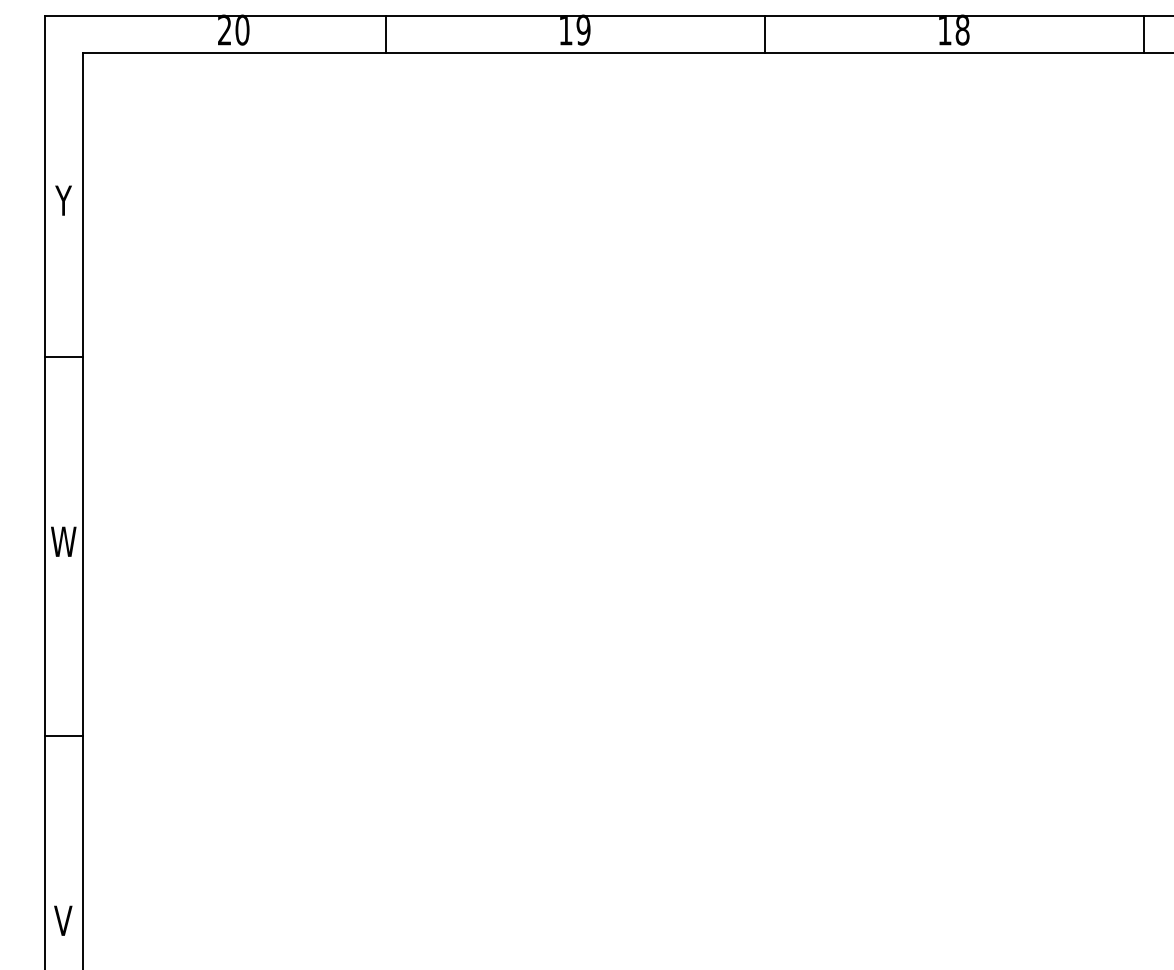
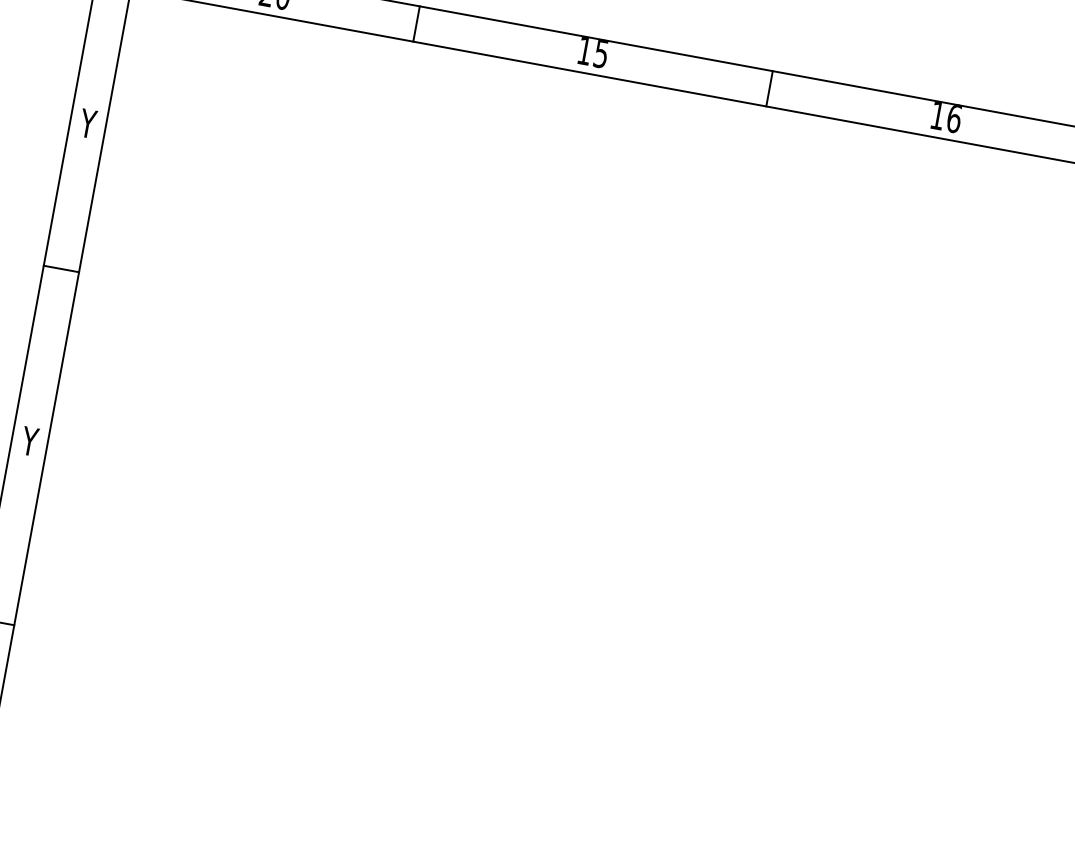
text: (583, 29) -> (601, 53), 19 -> 15
text: (962, 29) -> (954, 117), 18 -> 16
text: (63, 541) -> (29, 441), W -> Y

